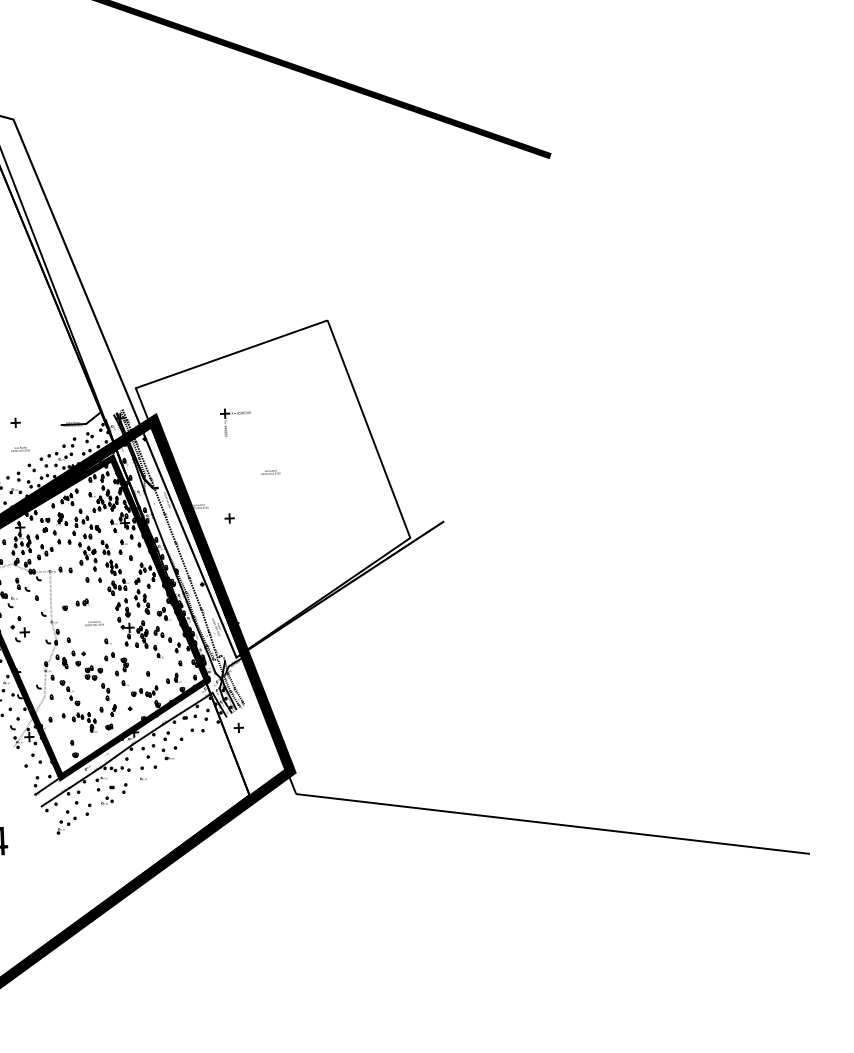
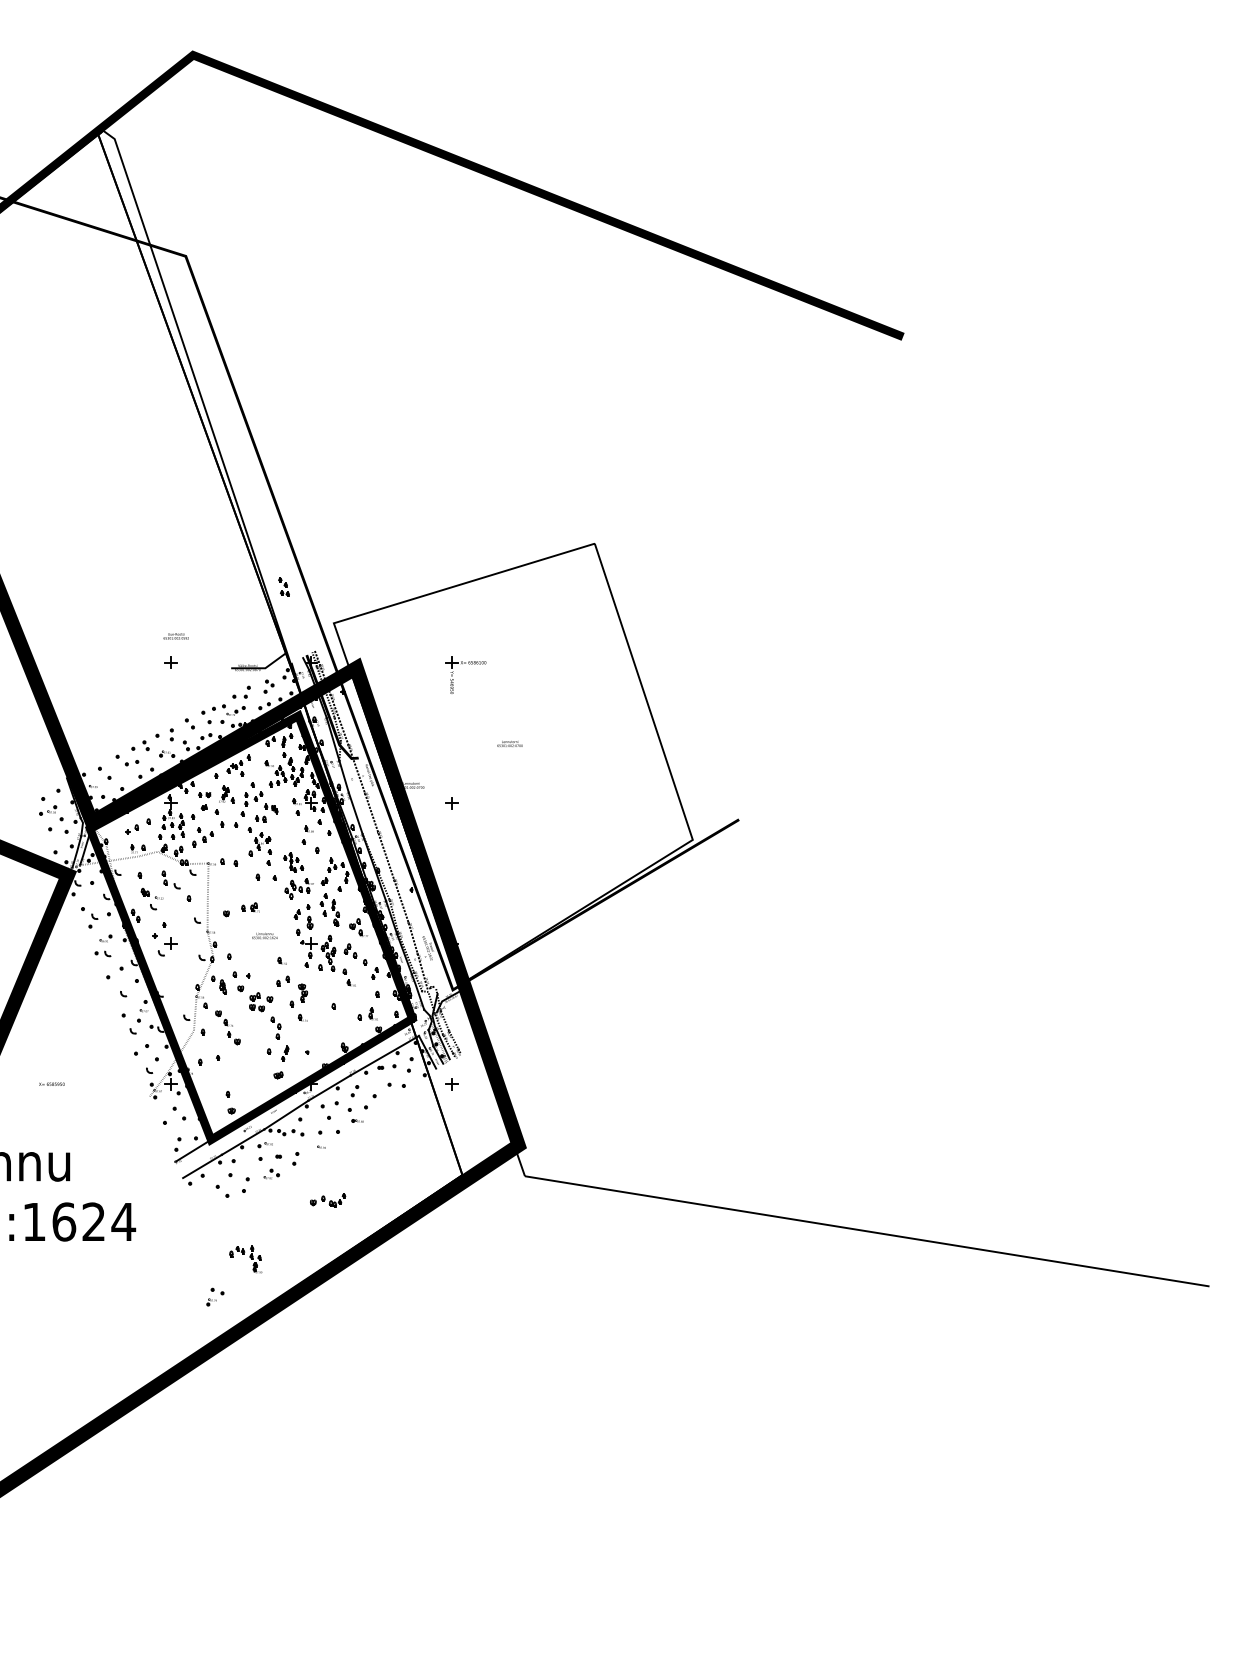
text: (20, 449) -> (175, 636), moved
part: (105, 547) -> (283, 586), moved
part: (145, 691) -> (328, 1200), moved
part: (84, 722) -> (245, 1259), moved
part: (63, 826) -> (215, 1296), moved

